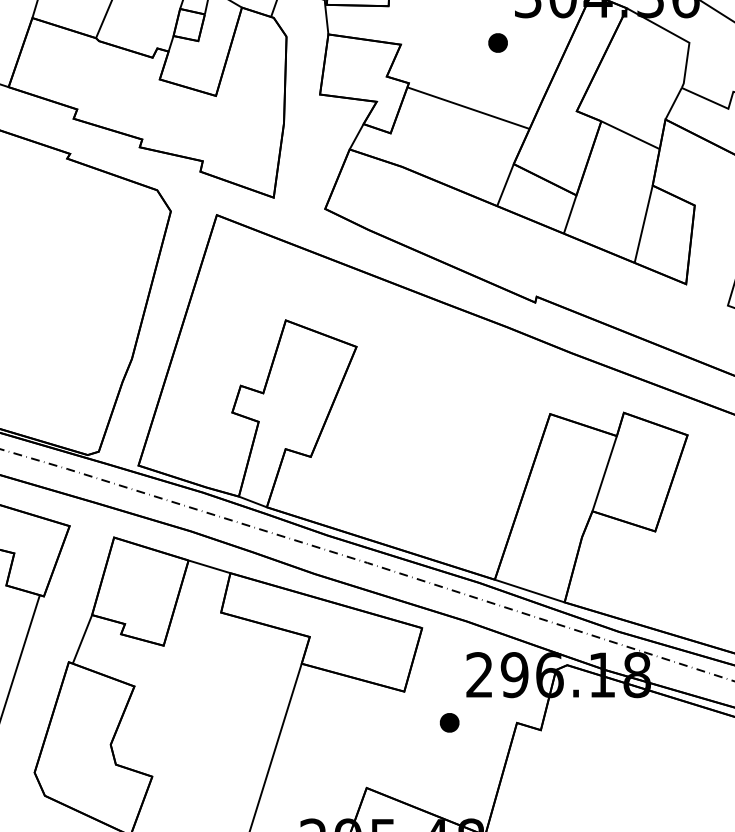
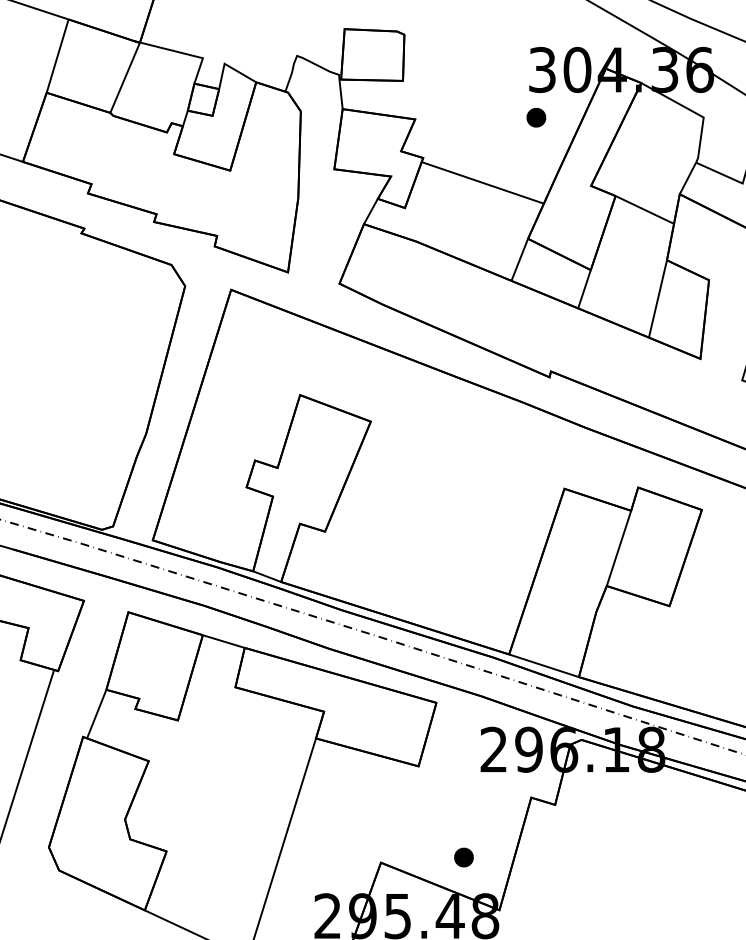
part: (498, 42) -> (536, 117), moved
part: (449, 722) -> (463, 857), moved

